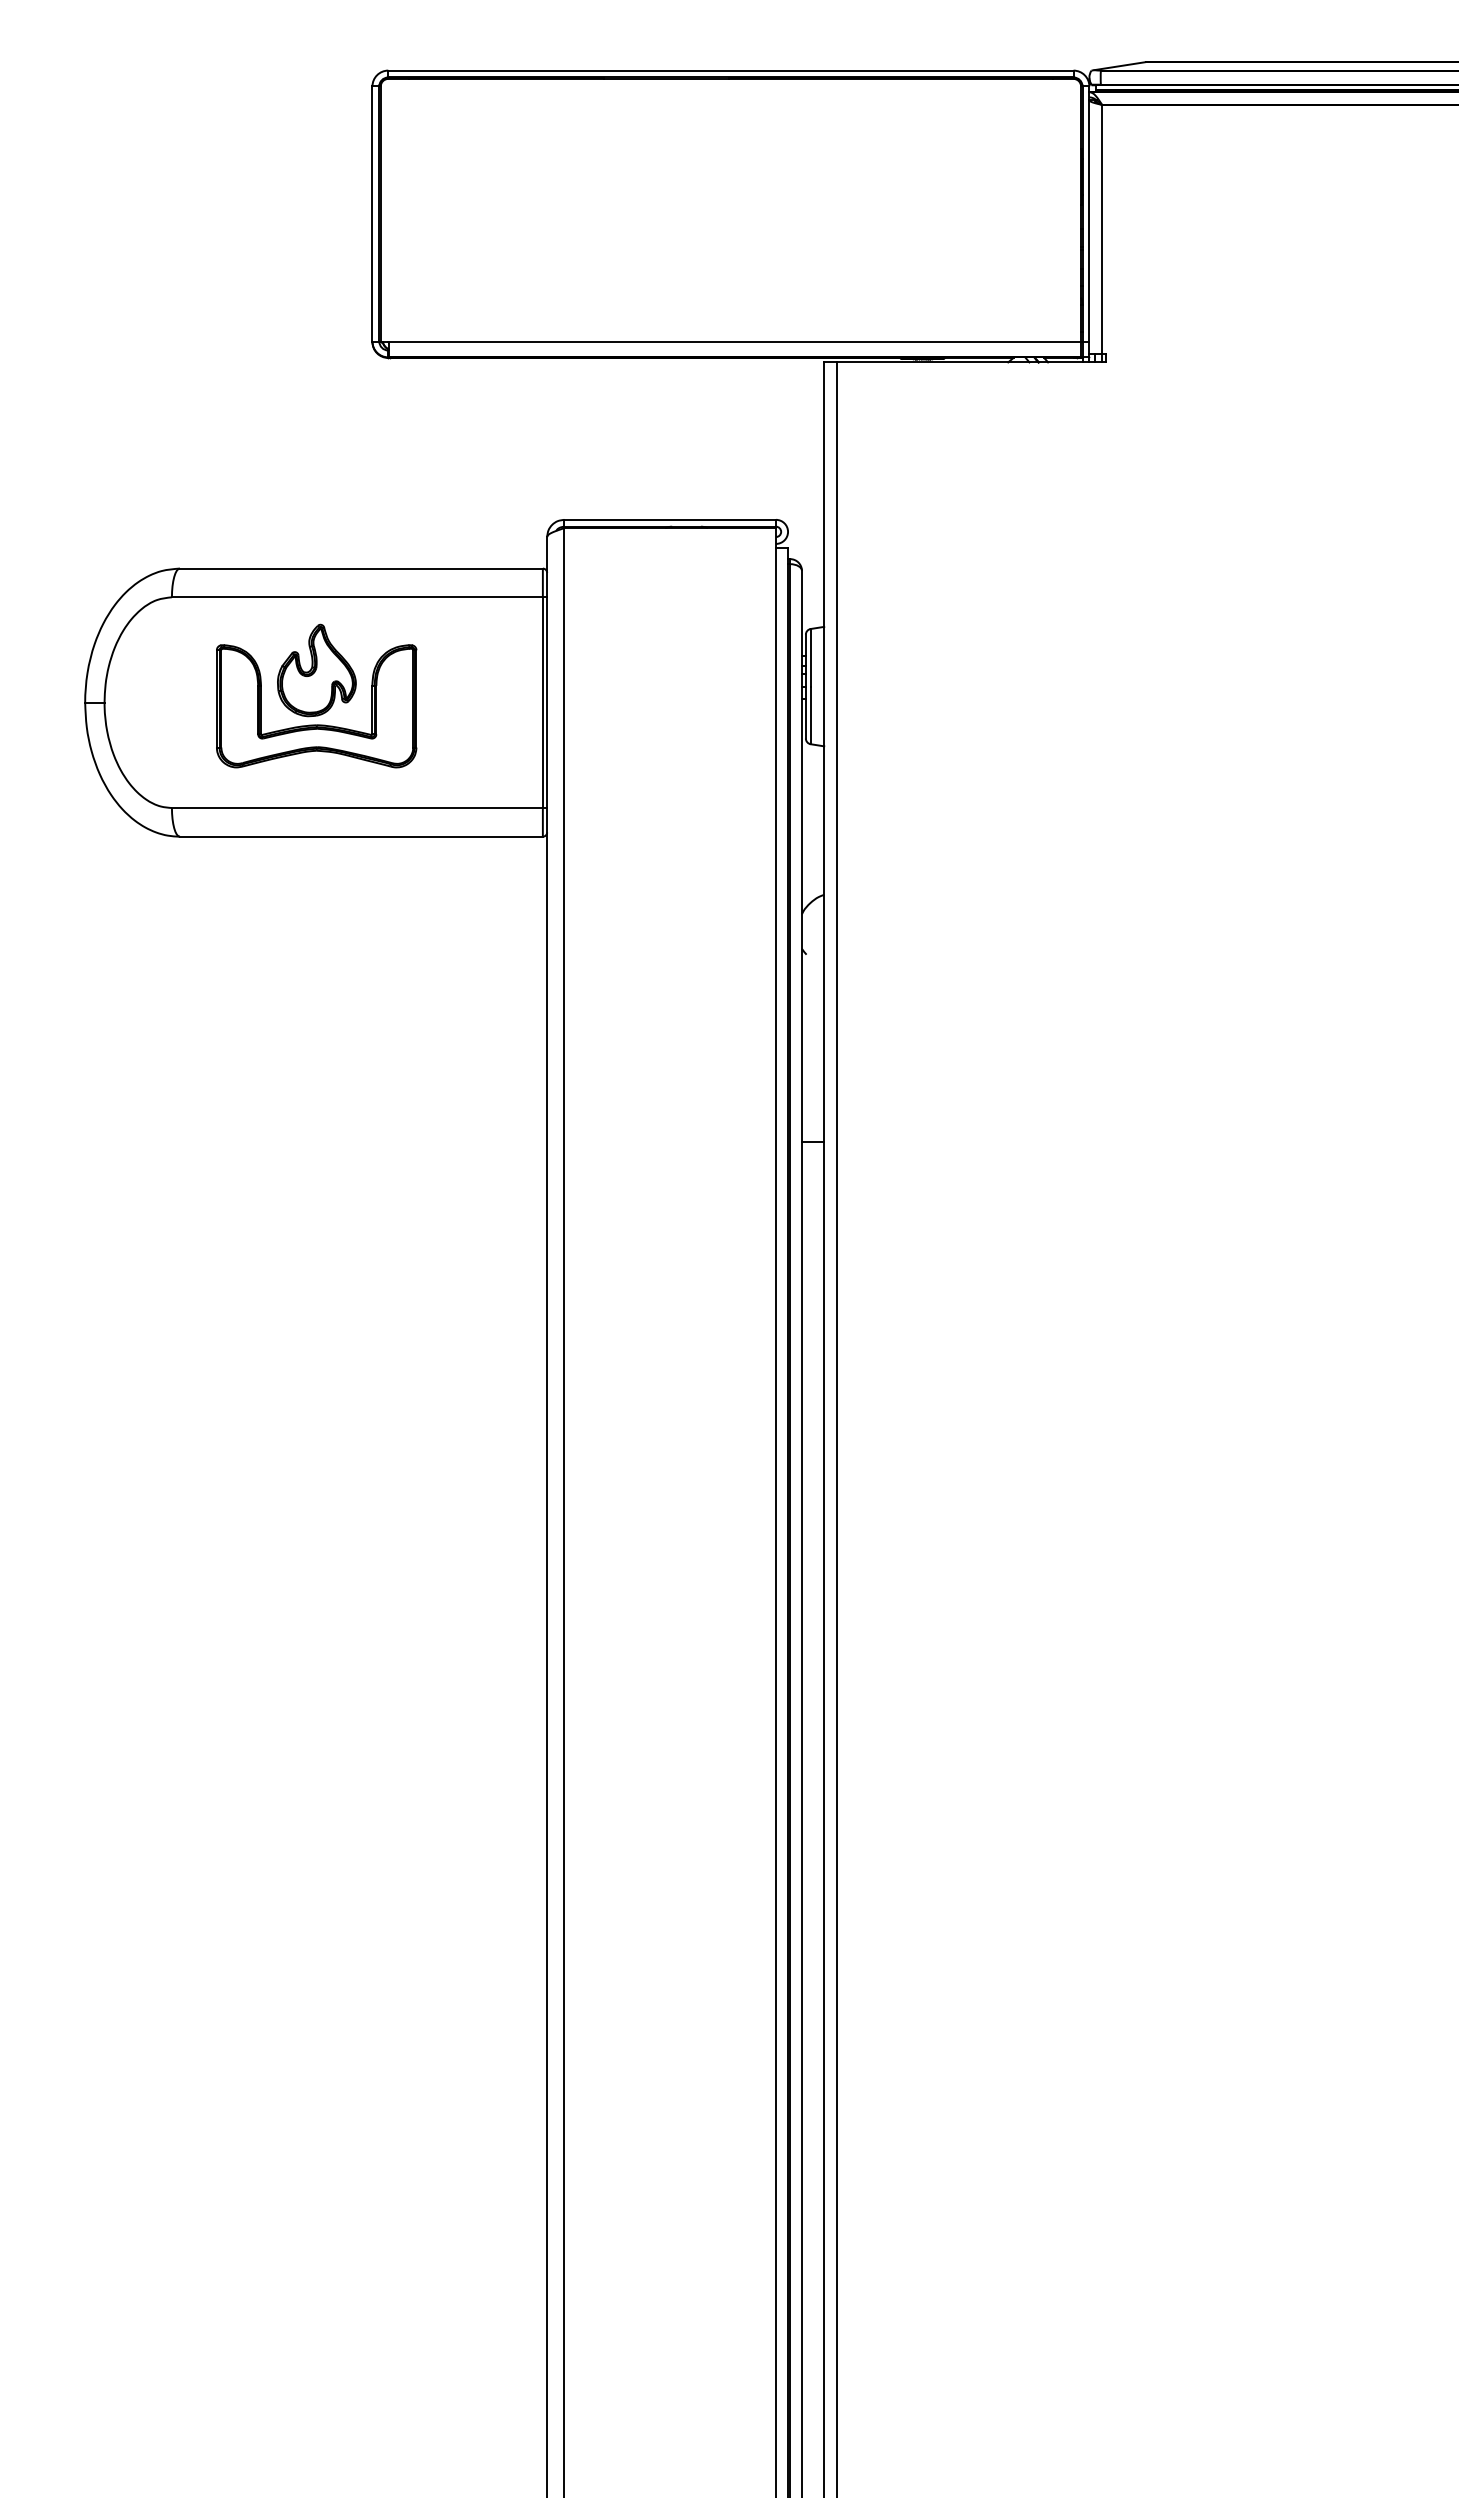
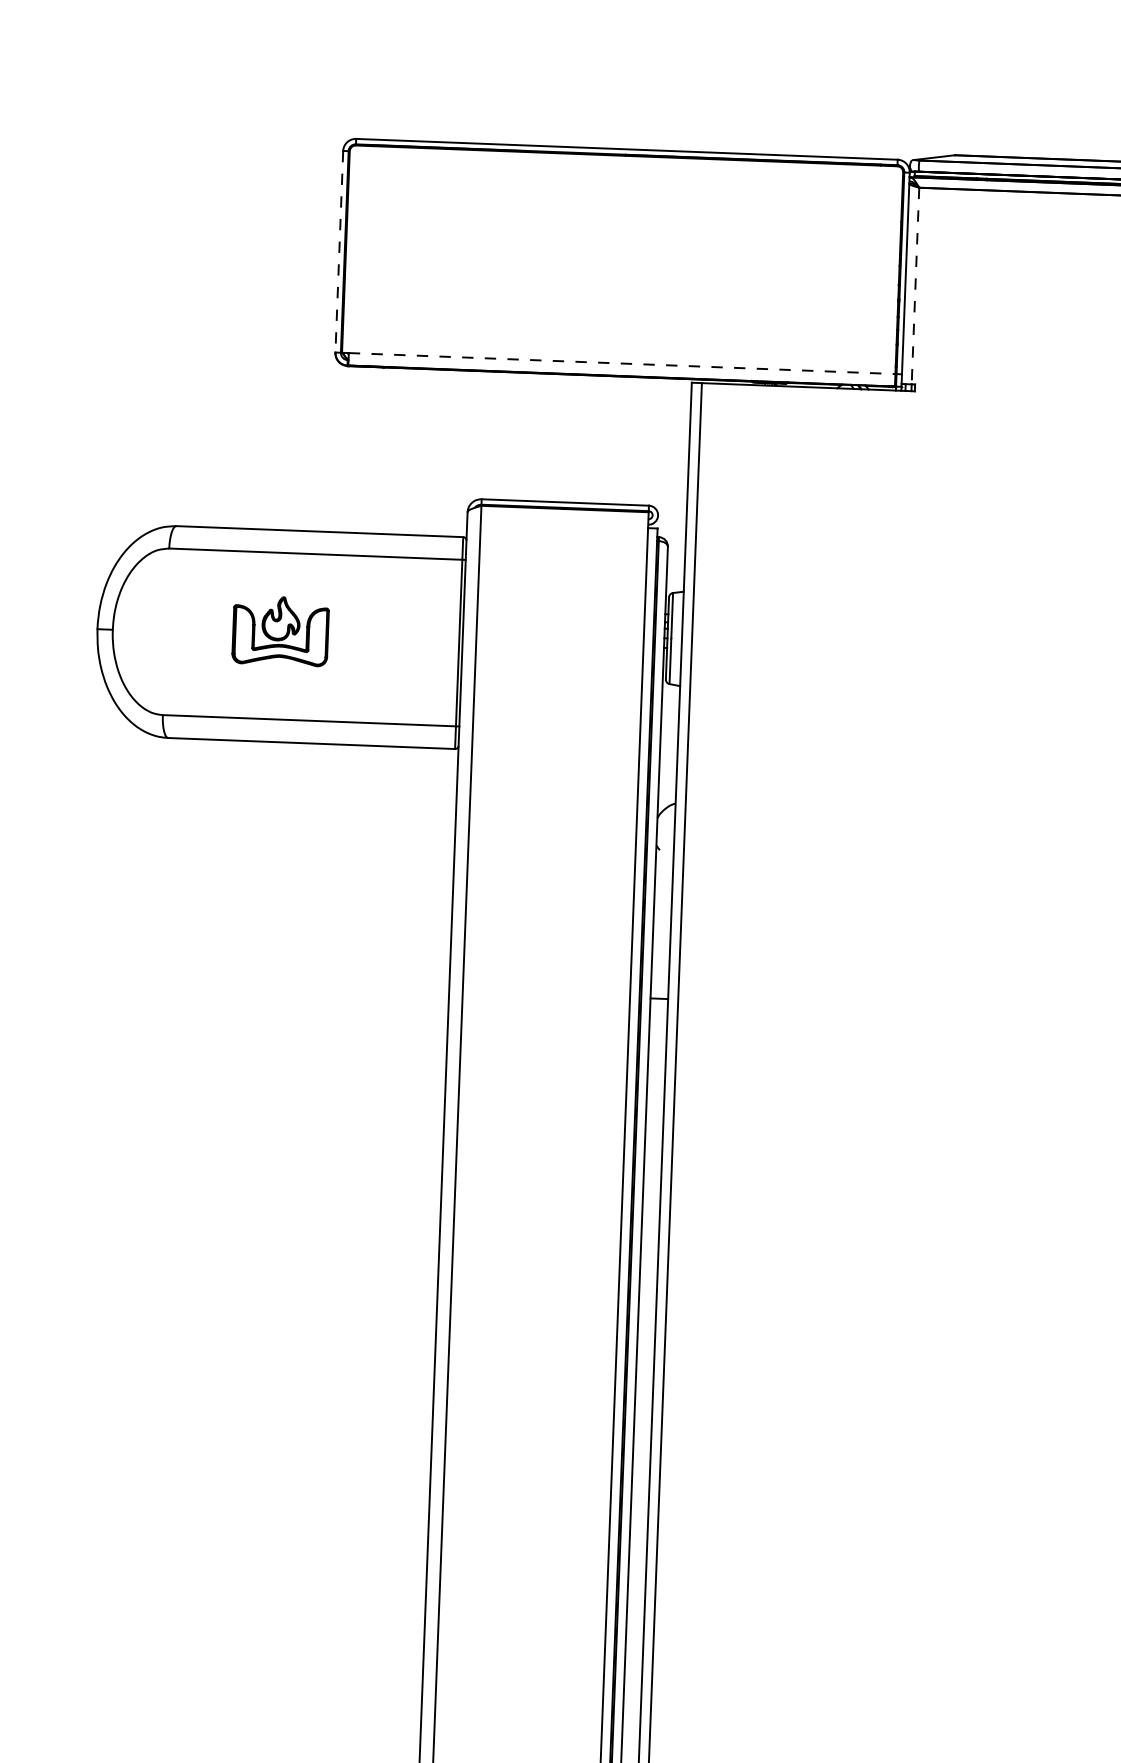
line: (372, 213) -> (339, 251), solid -> dashed
line: (1102, 229) -> (915, 286), solid -> dashed
line: (735, 341) -> (622, 363), solid -> dashed
part: (316, 695) -> (280, 630), size x0.6

